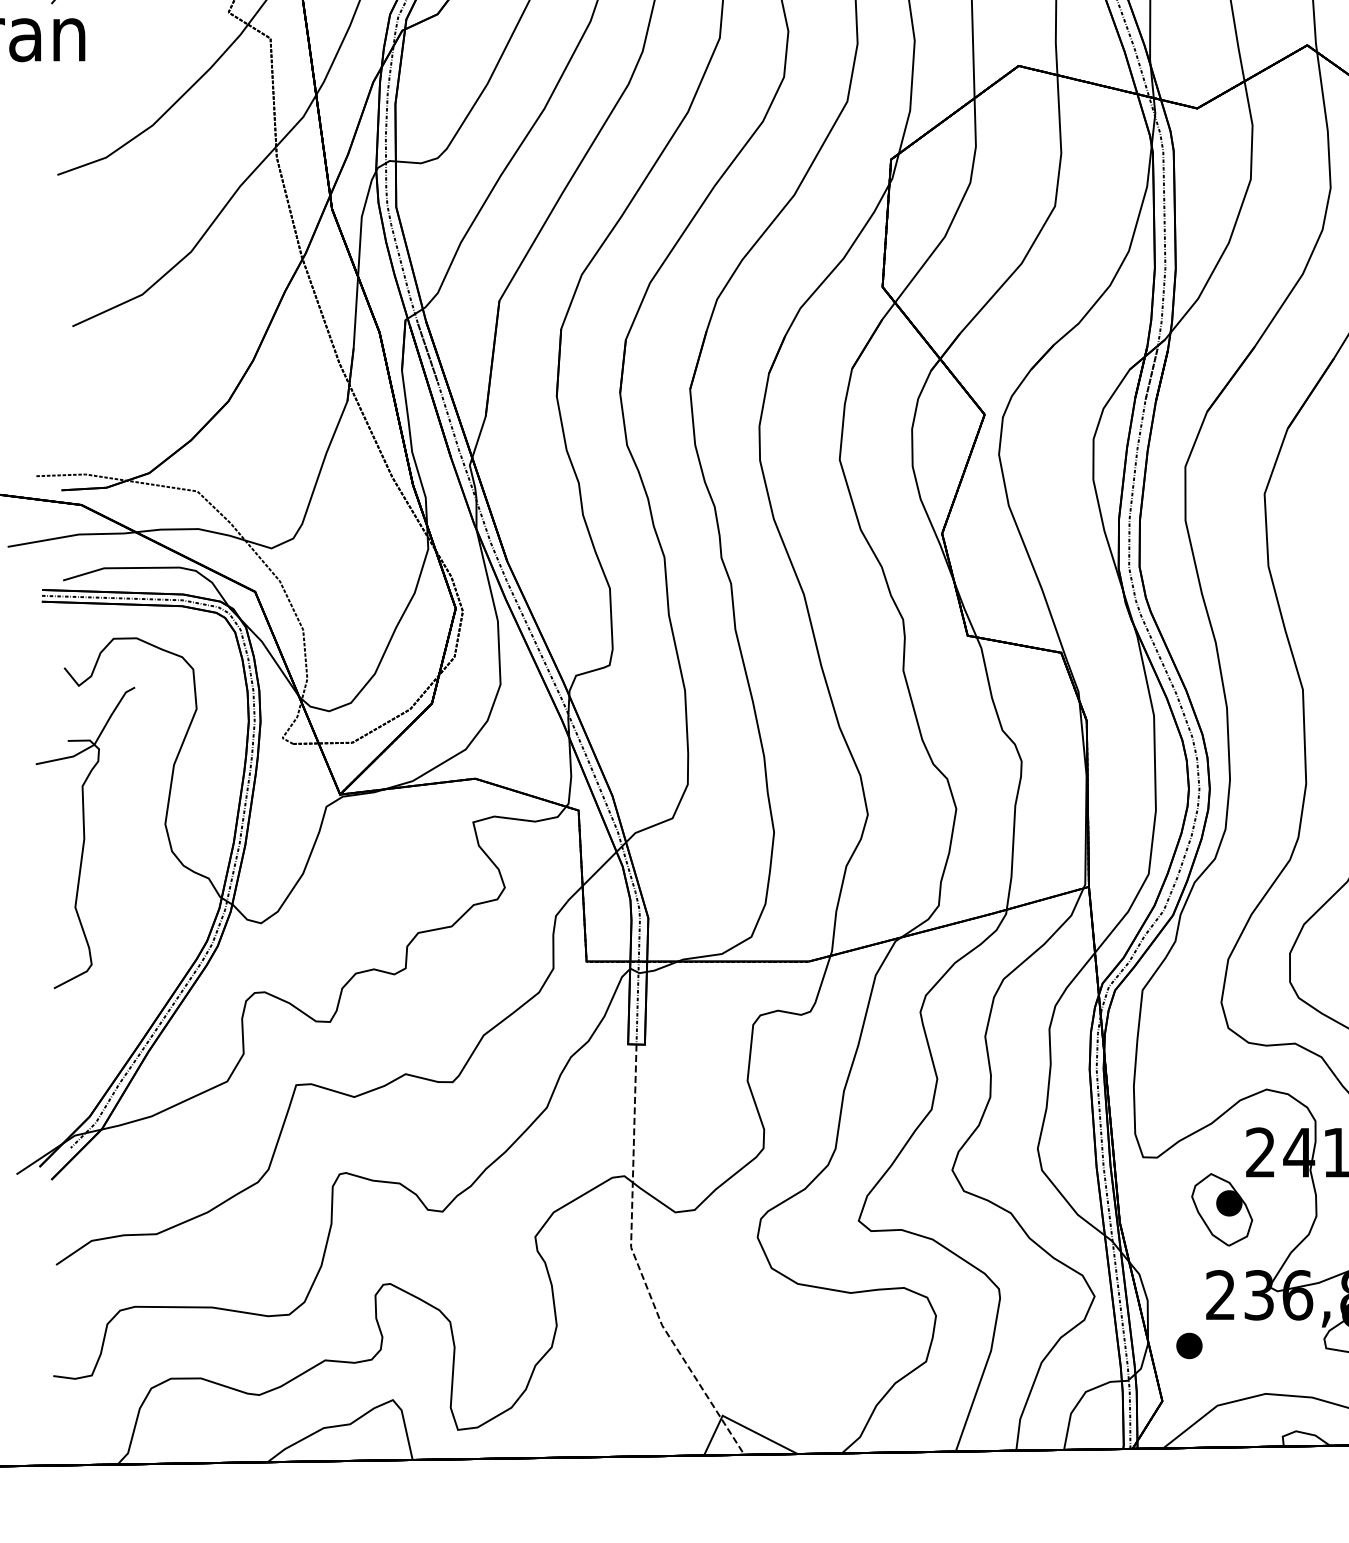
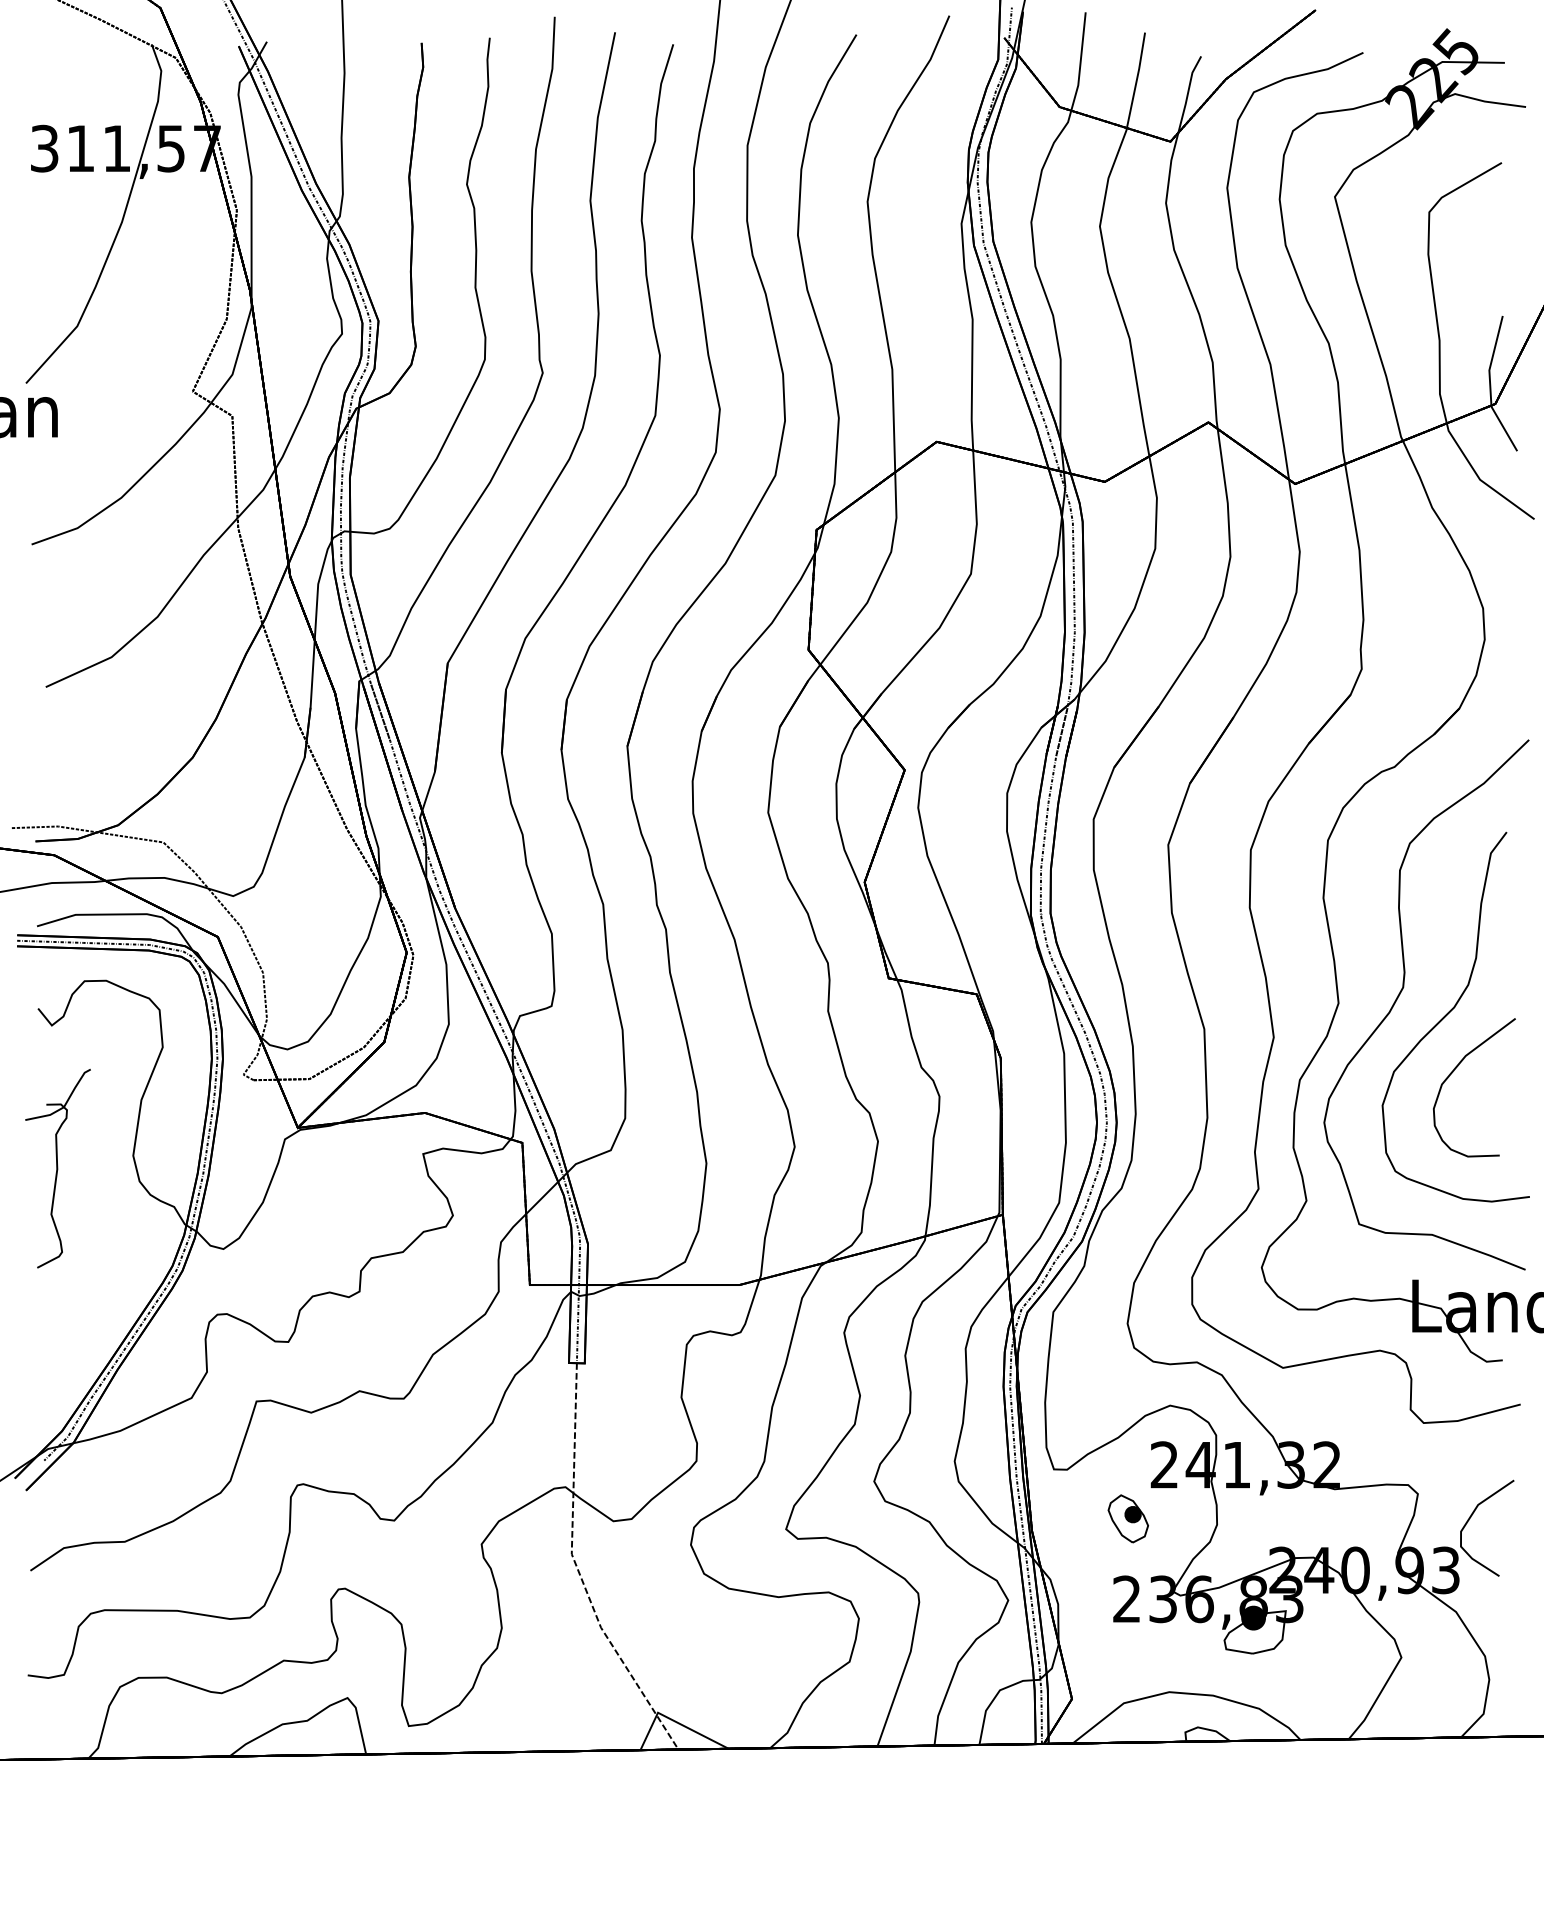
part: (84, 837) -> (57, 1168), size x0.7
part: (1222, 1209) -> (1128, 1518), size x0.7
part: (1189, 1345) -> (1097, 1646), removed

